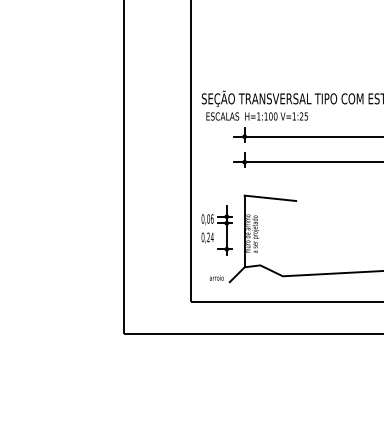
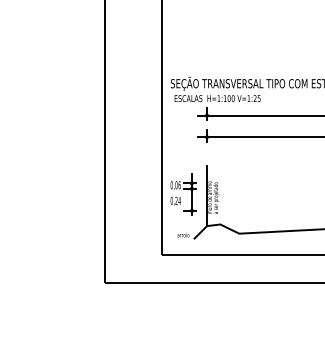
line: (270, 198) -> (228, 167), removed

